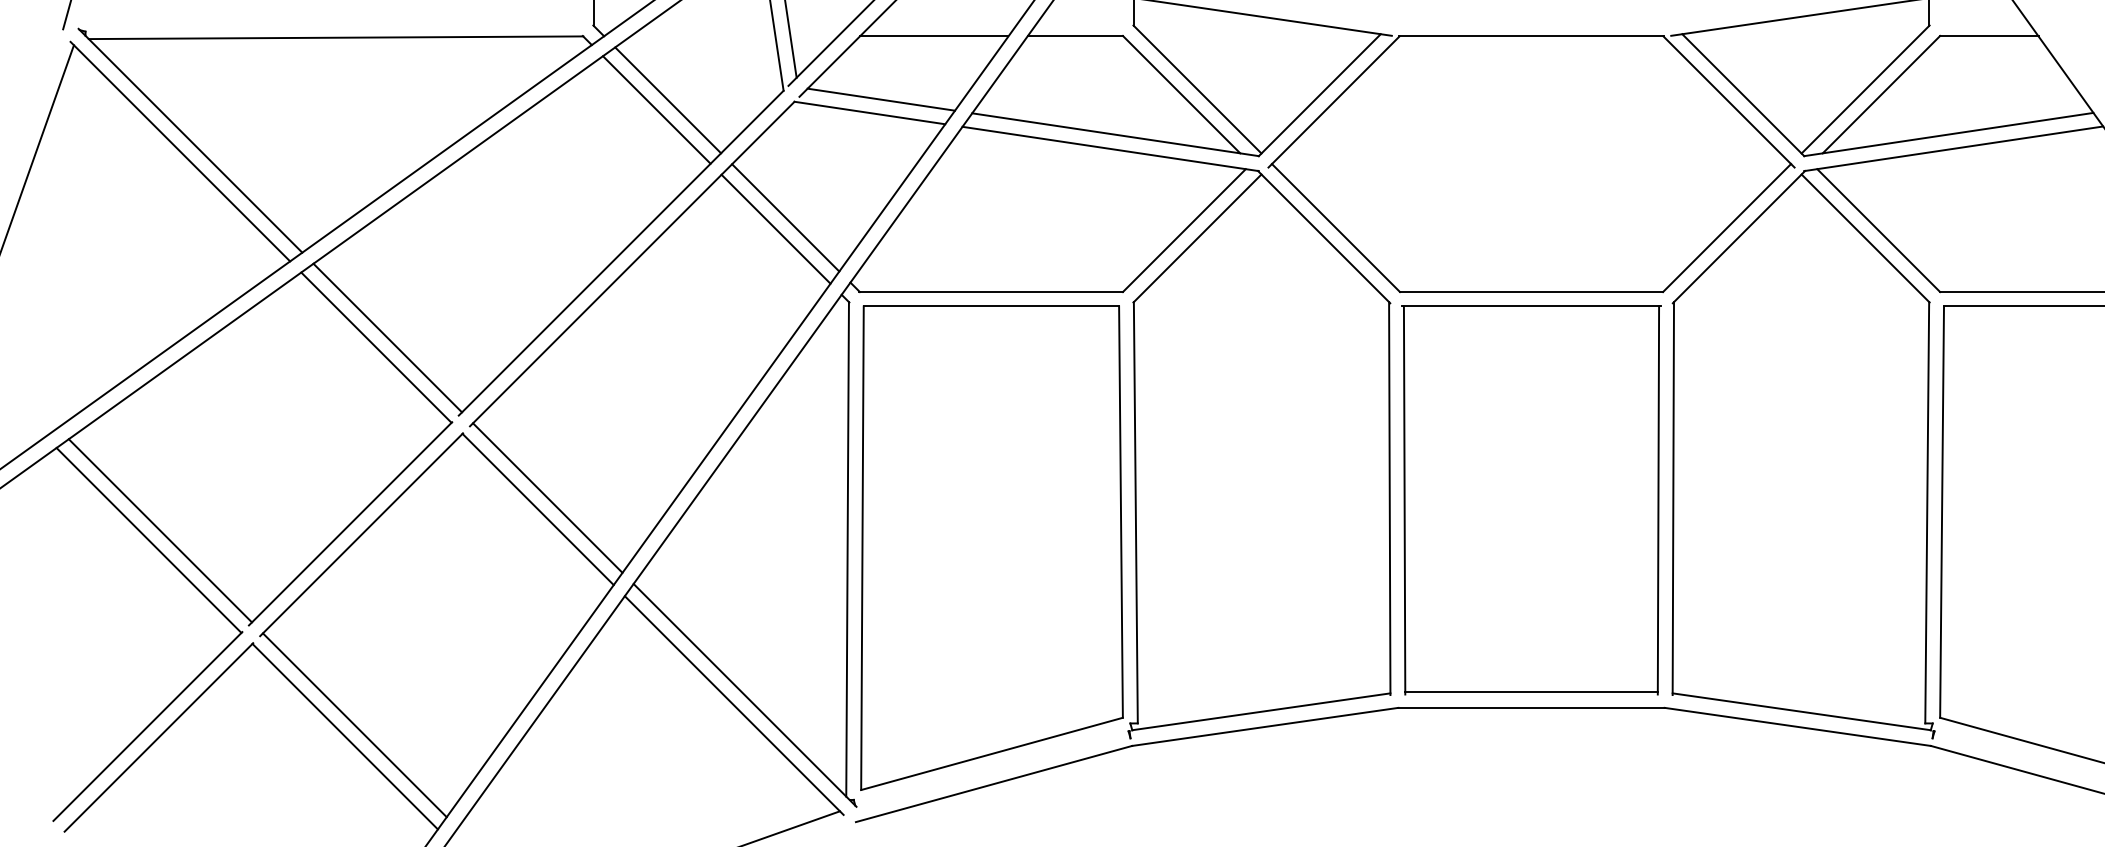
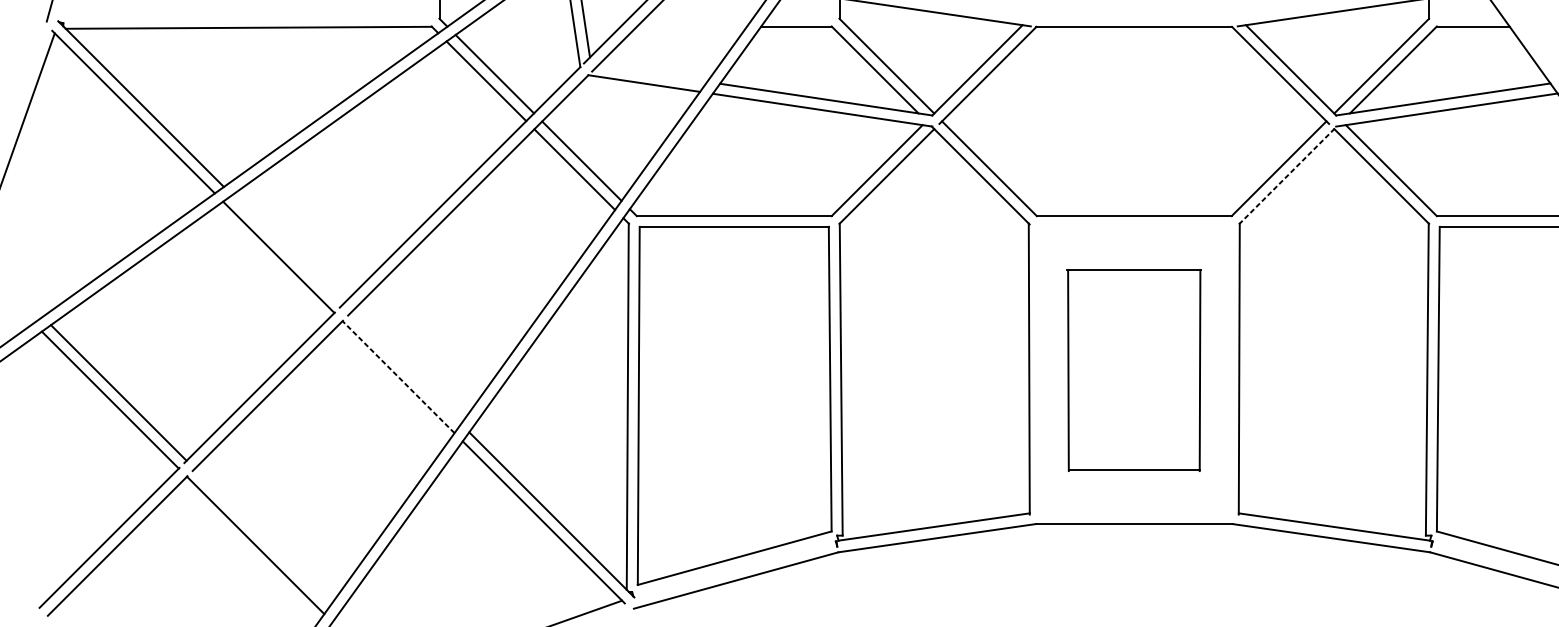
line: (933, 36) -> (691, 26), removed
line: (881, 99) -> (652, 73), removed
line: (1738, 237) -> (1287, 175), solid -> dashed
line: (387, 337) -> (287, 249), removed
line: (547, 497) -> (405, 368), removed
part: (1531, 500) -> (1134, 370), size x0.7
line: (538, 509) -> (398, 377), solid -> dashed
line: (354, 725) -> (262, 537), removed

